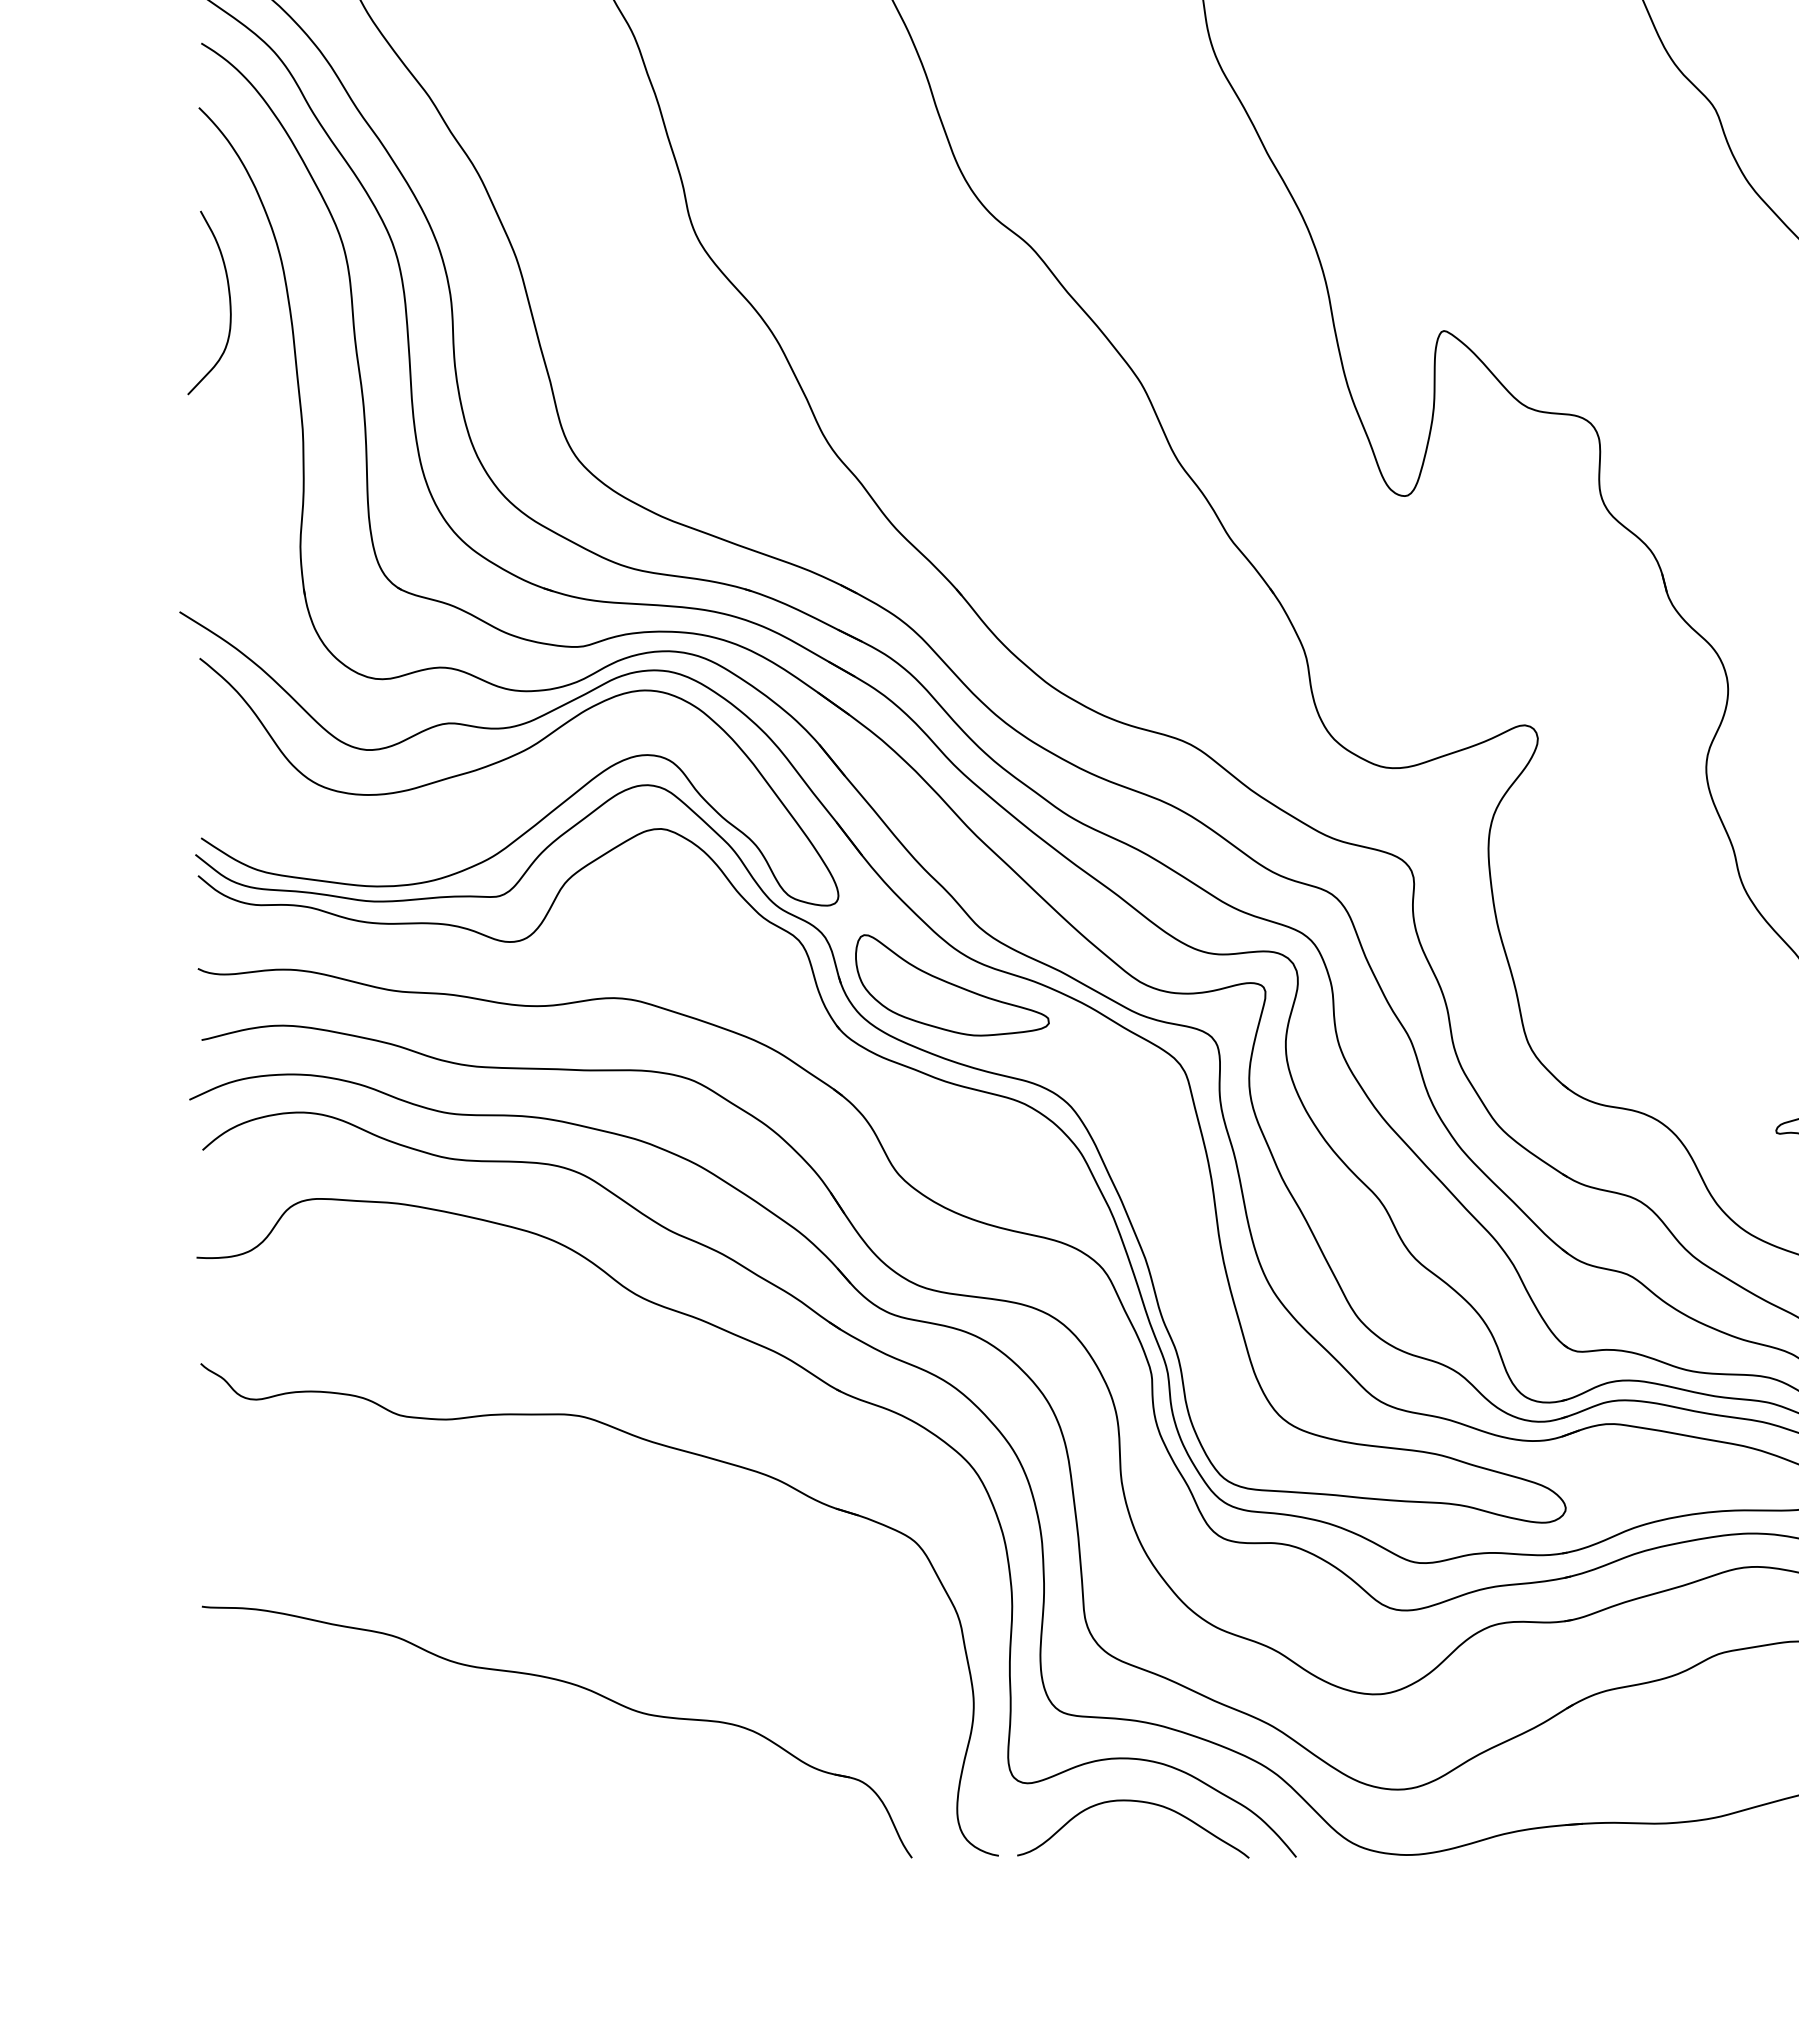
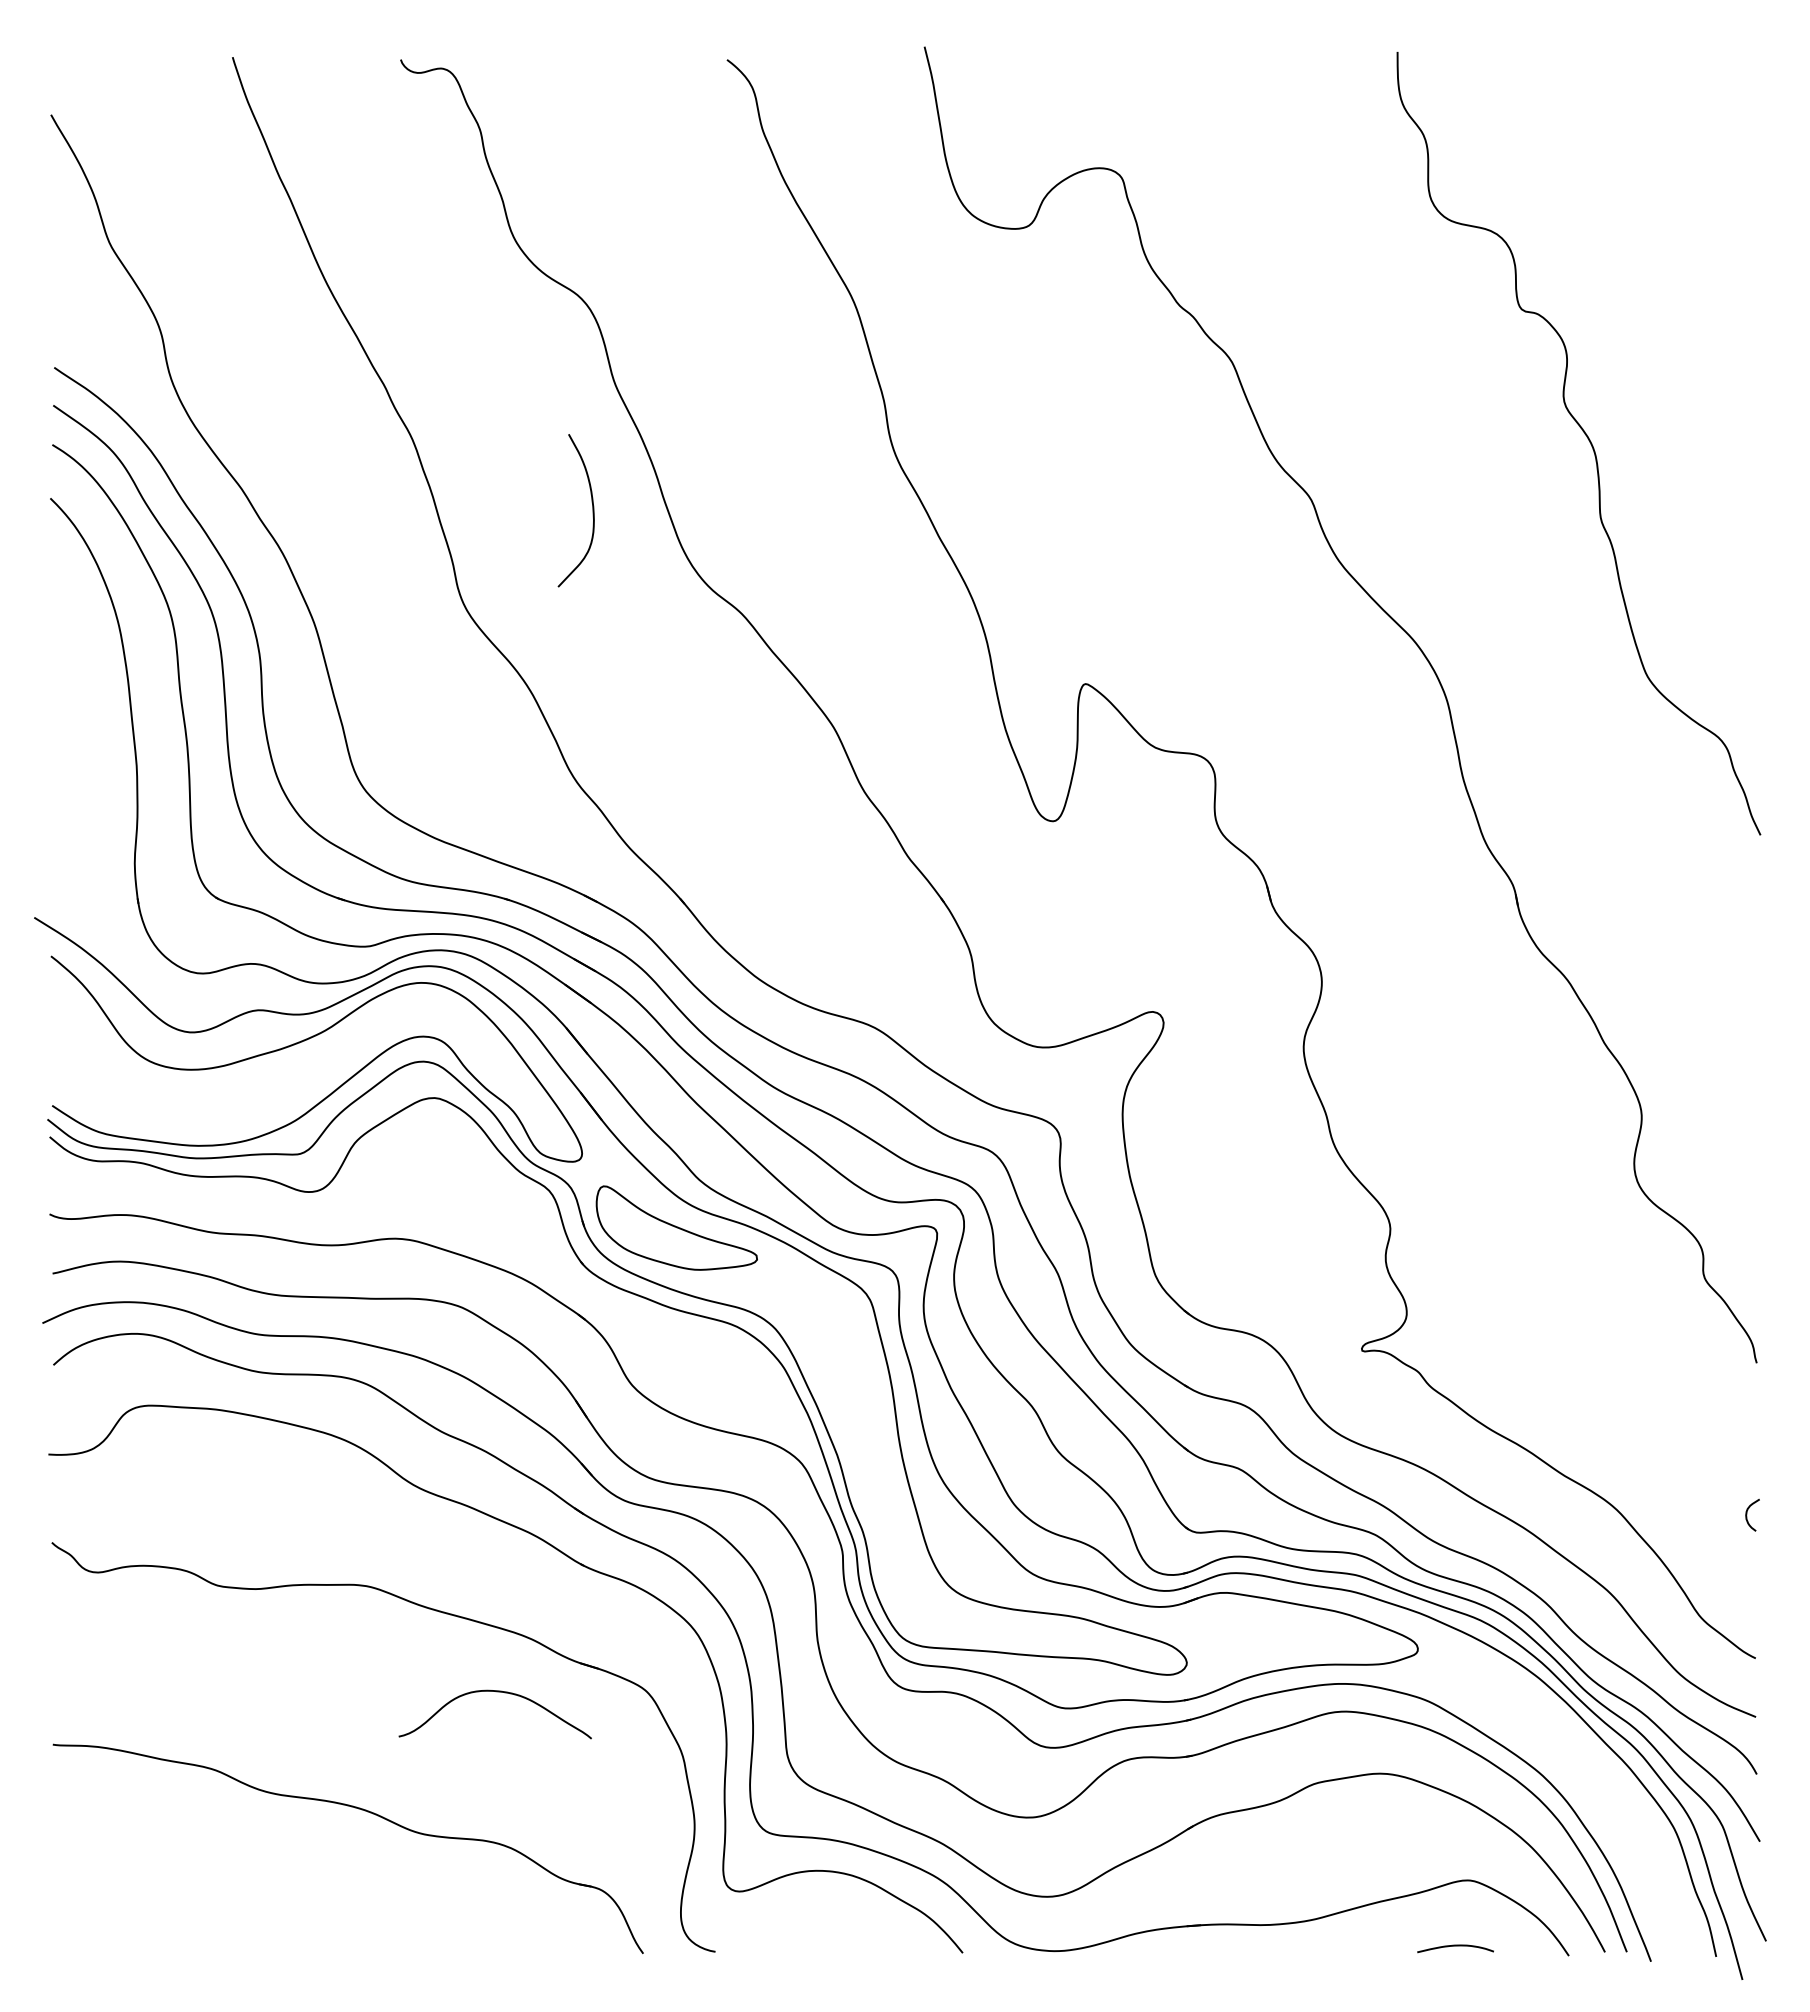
curve: (229, 302) -> (592, 510), moved
curve: (1134, 1802) -> (496, 1692), moved

